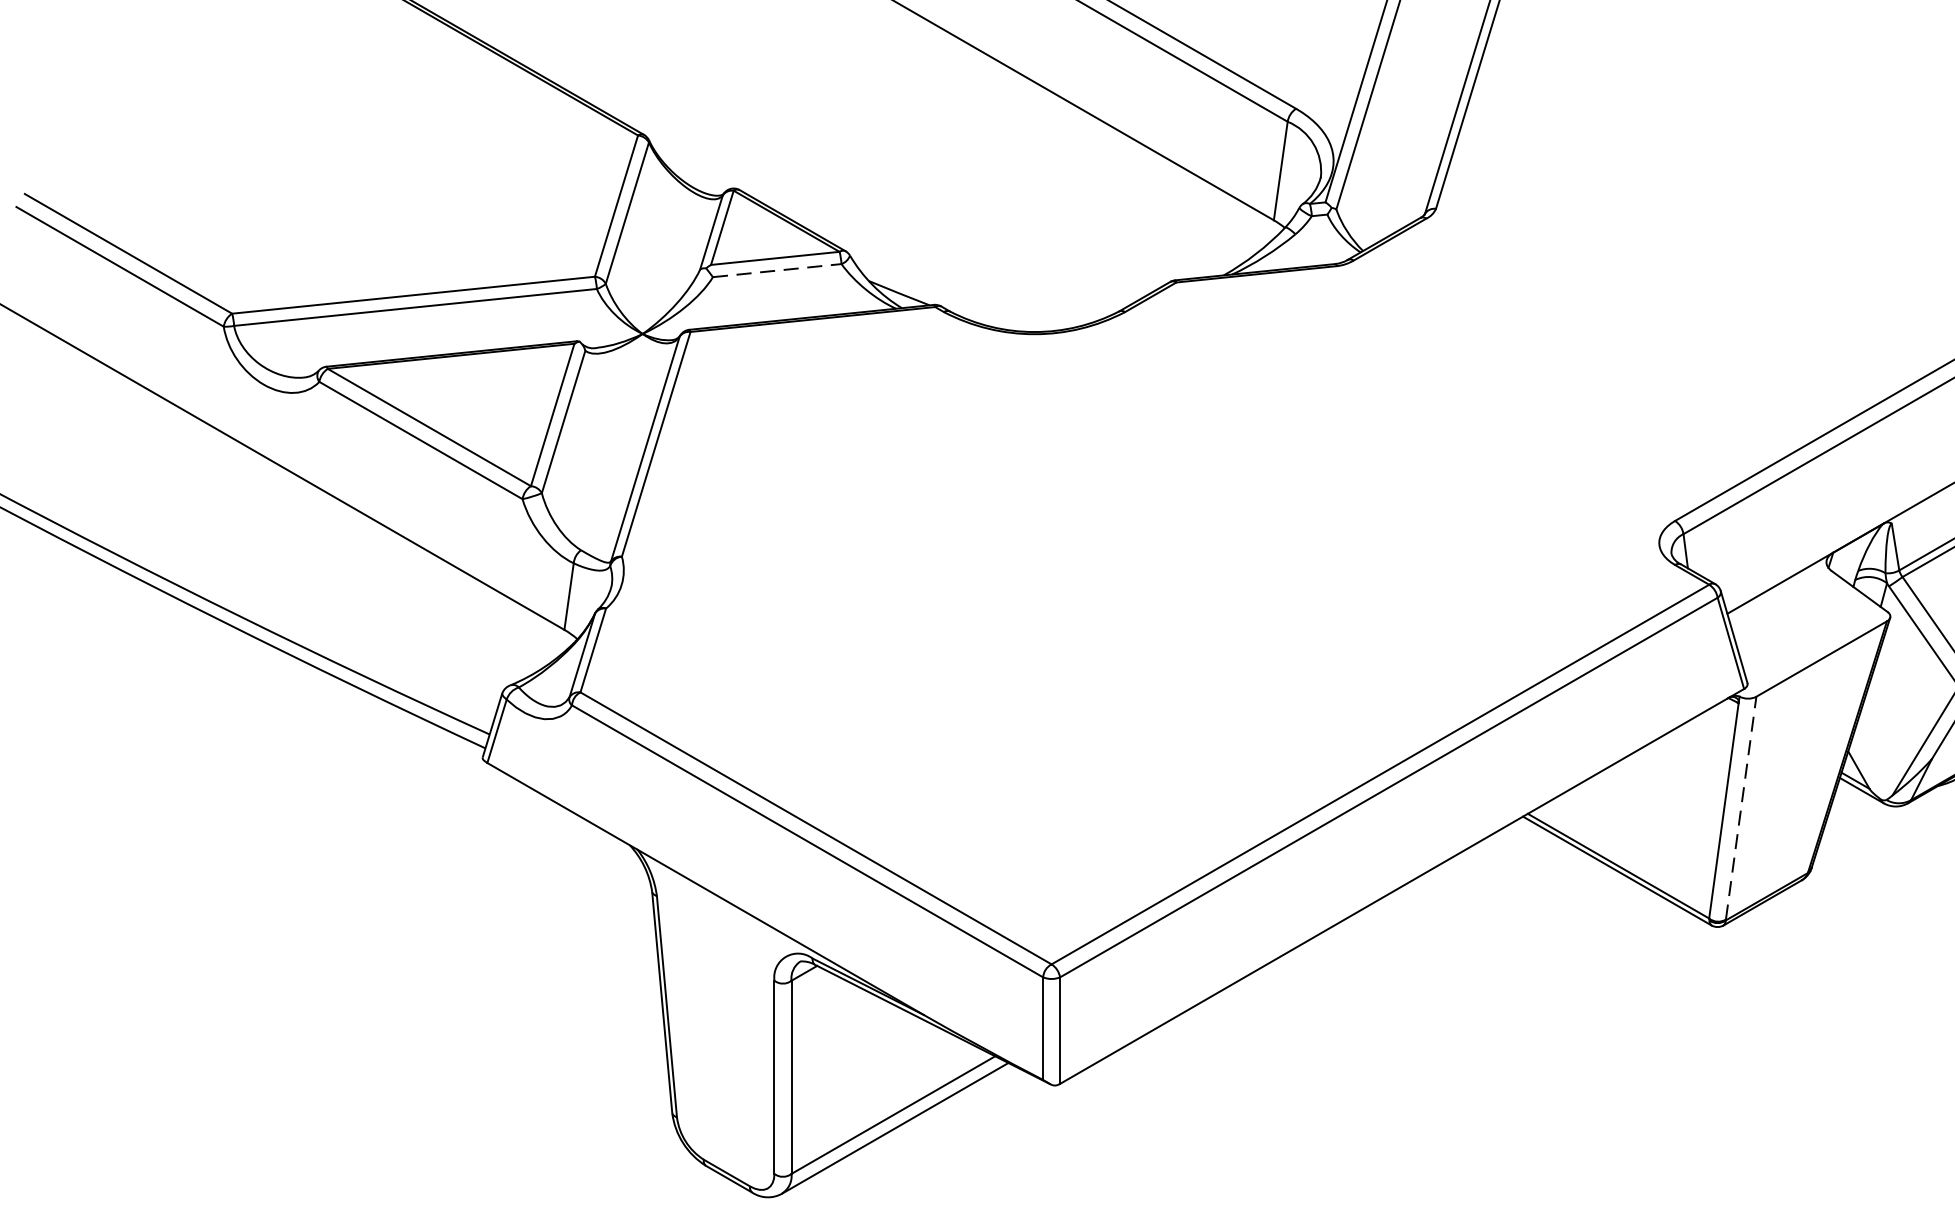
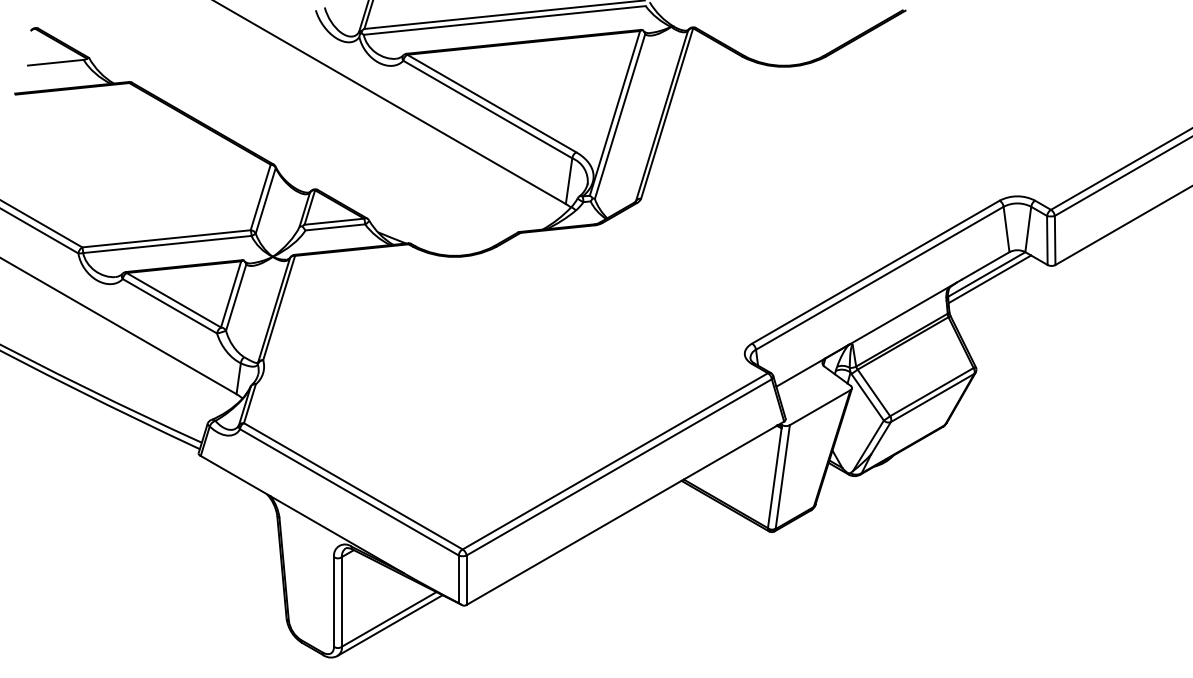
line: (777, 270) -> (335, 227), dashed -> solid
line: (1740, 807) -> (782, 476), dashed -> solid

